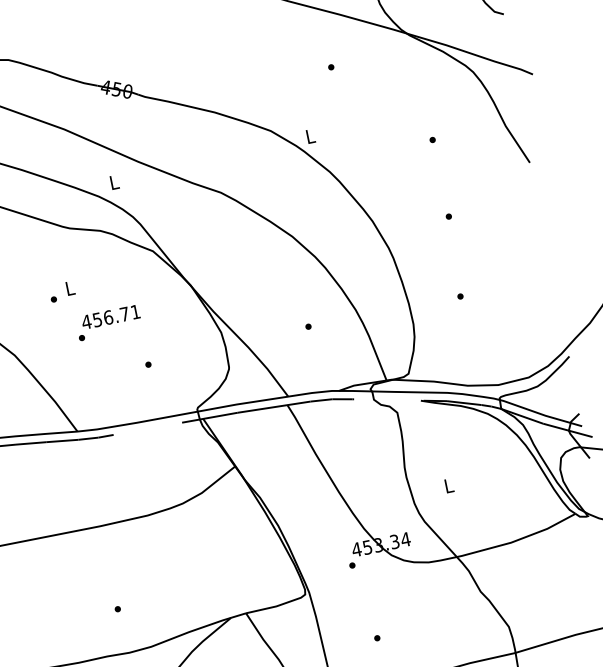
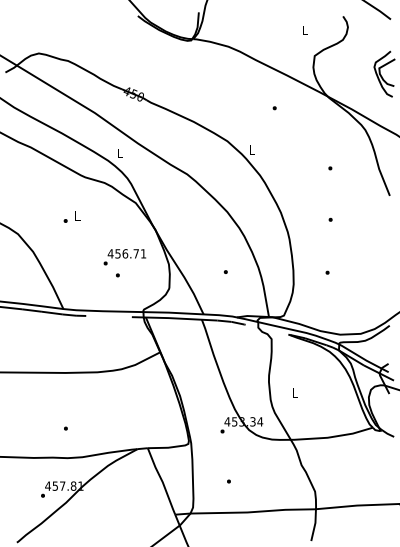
text: (108, 323) -> (124, 257), moved

